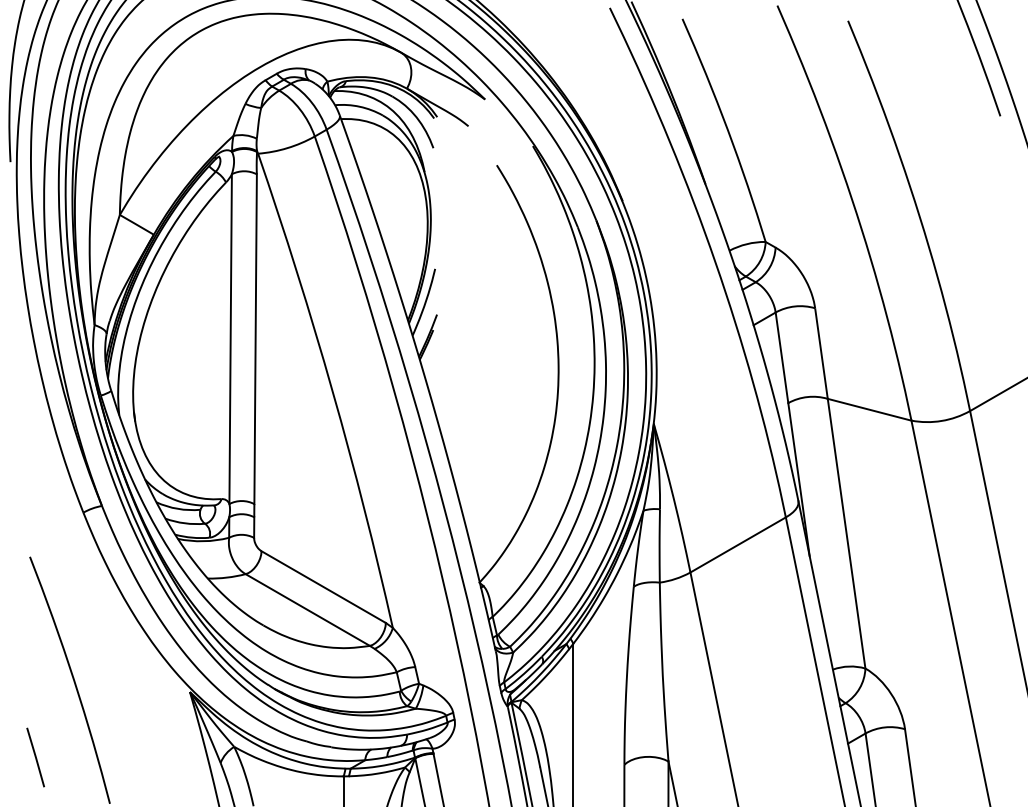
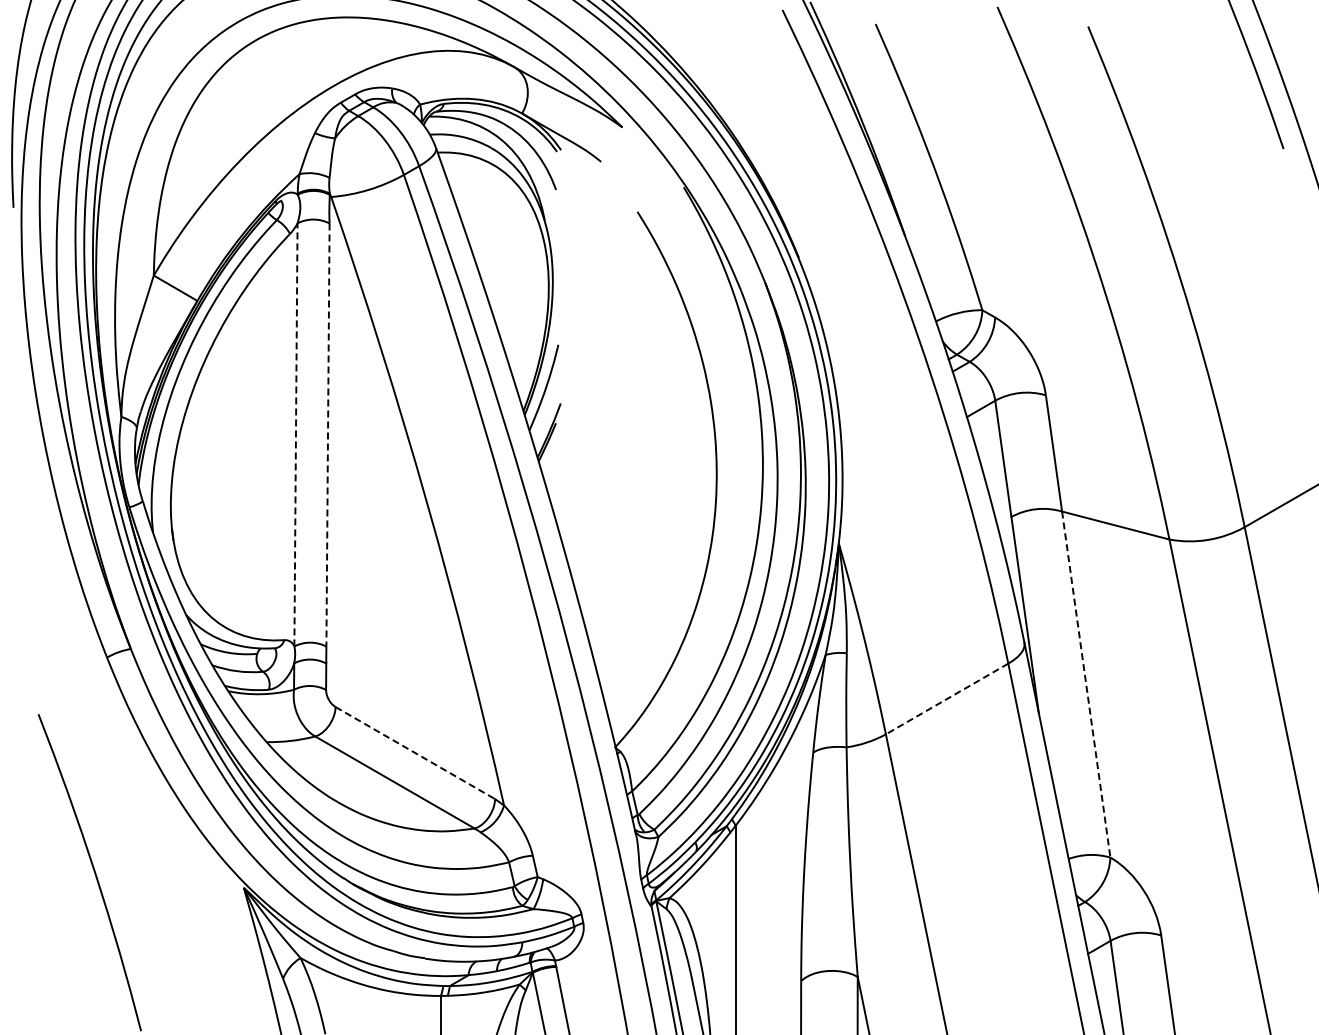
line: (230, 338) -> (295, 434), solid -> dashed
line: (256, 339) -> (328, 435), solid -> dashed
line: (846, 533) -> (1086, 684), solid -> dashed
line: (738, 544) -> (947, 698), solid -> dashed
line: (323, 587) -> (415, 753), solid -> dashed
line: (35, 757) -> (45, 971), removed

